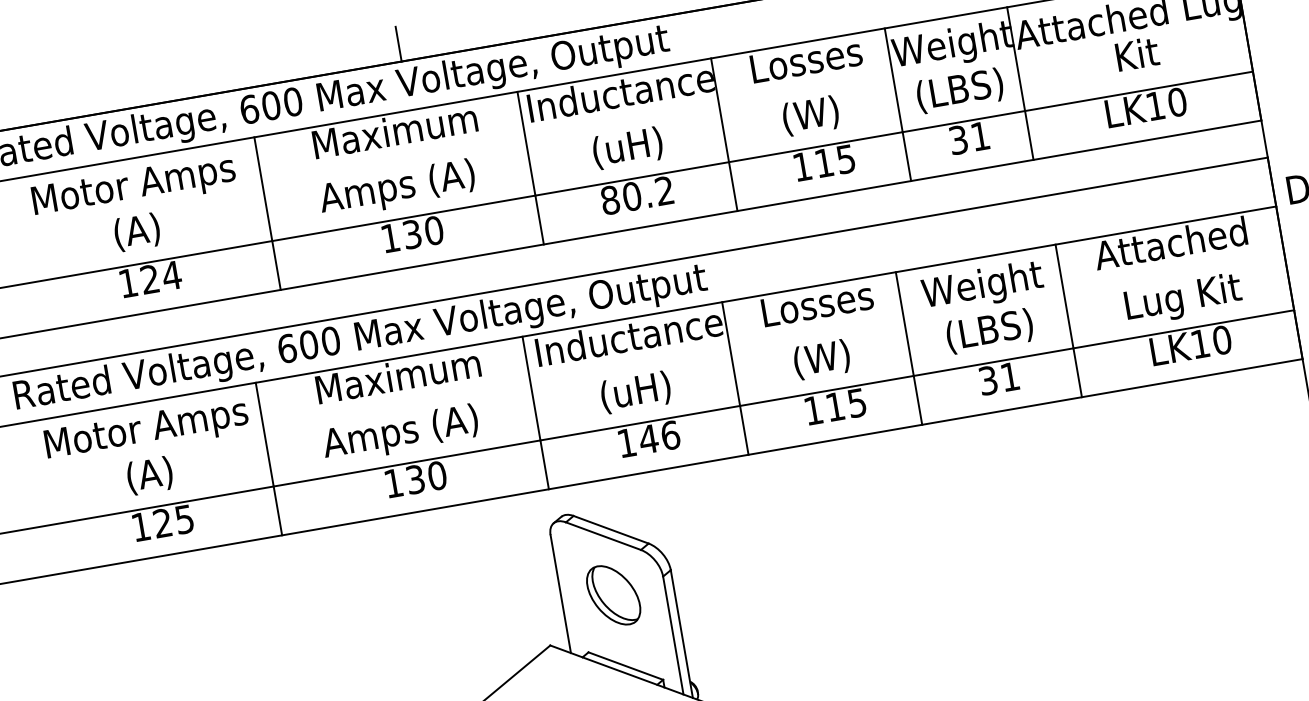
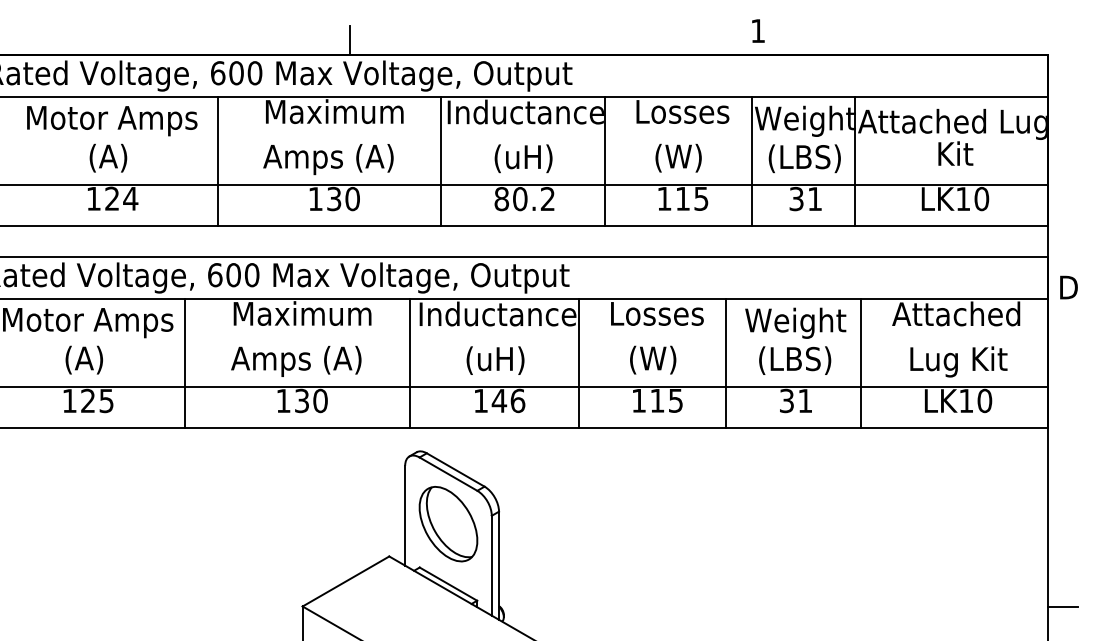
part: (613, 595) -> (448, 524), size x1.43

